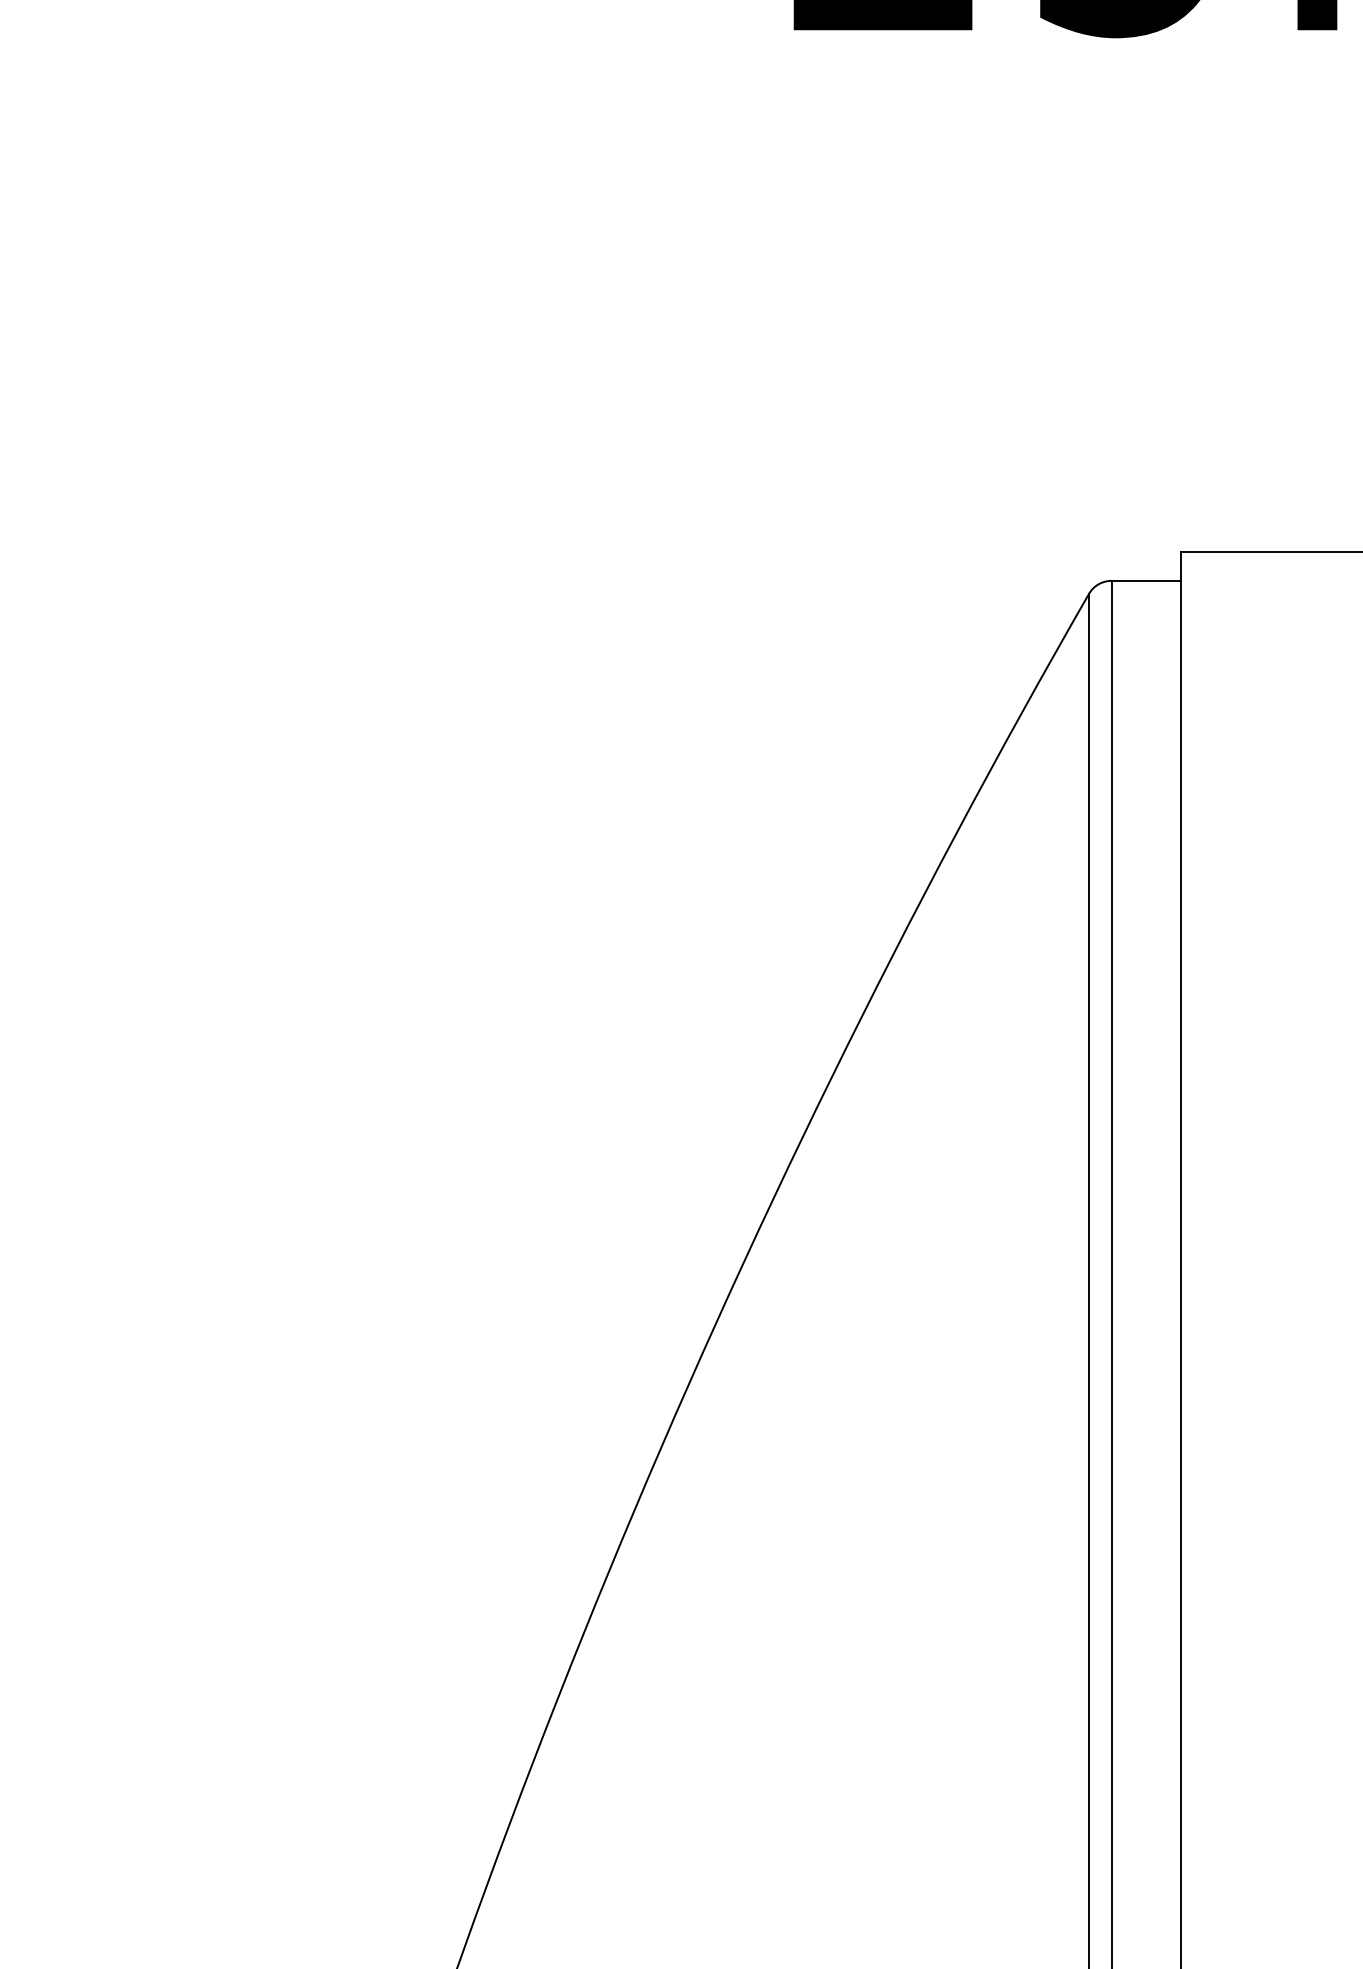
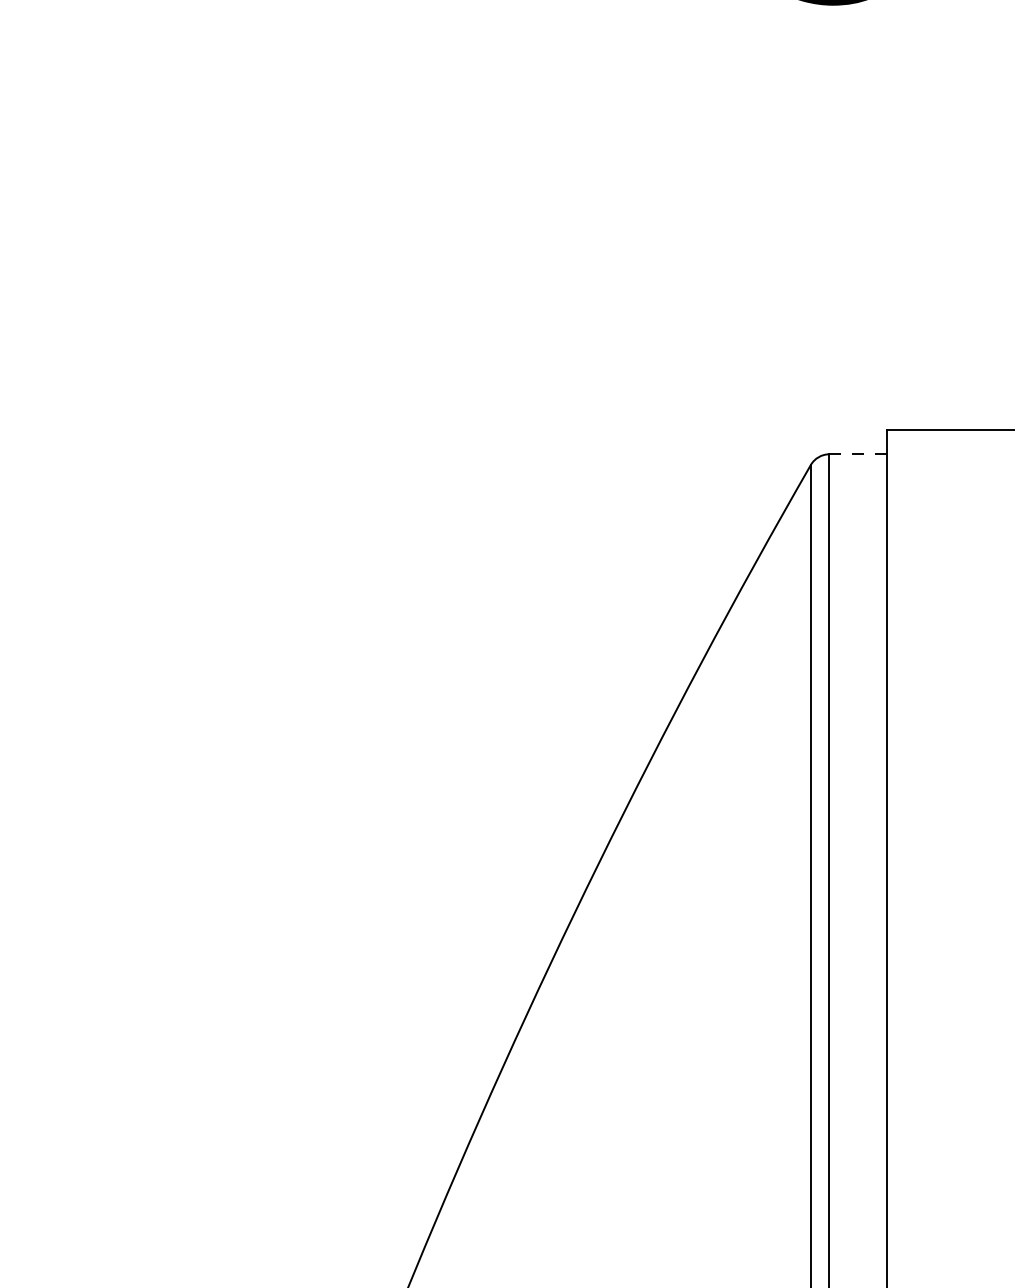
line: (1146, 580) -> (858, 453), solid -> dashed

